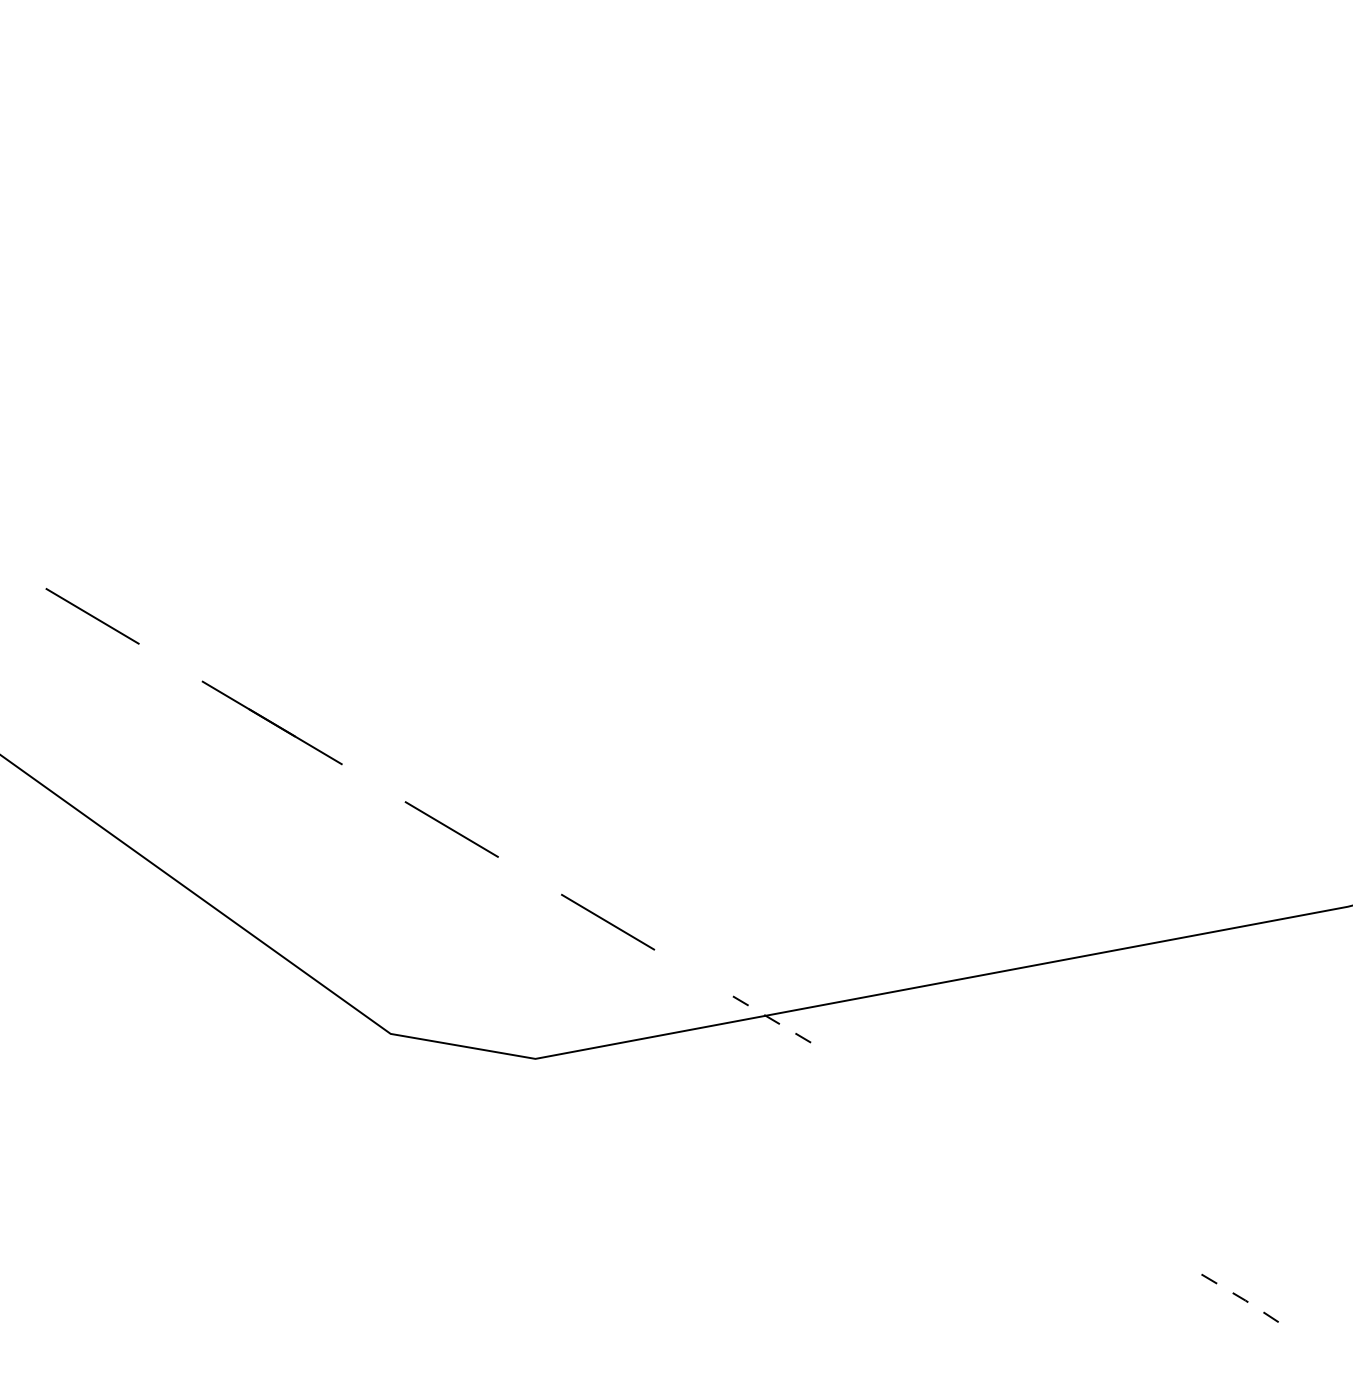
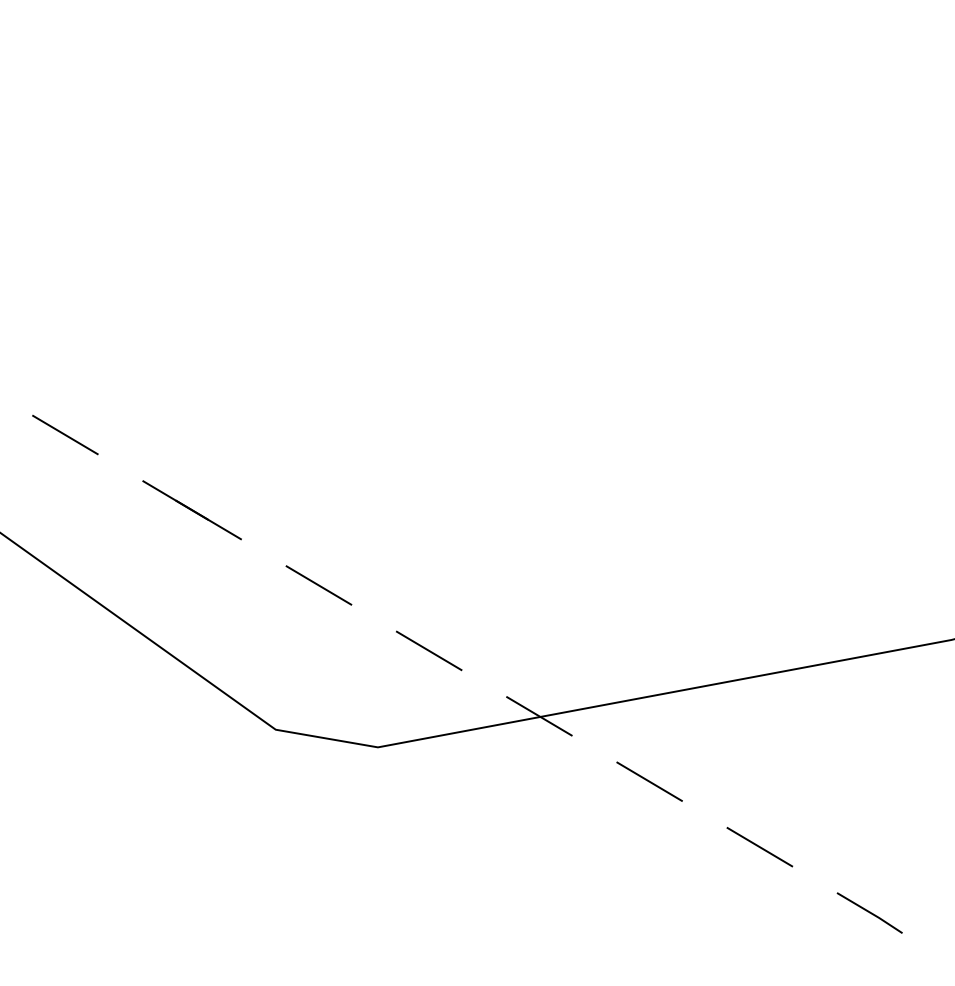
line: (763, 1014) -> (538, 716), dashed -> solid
line: (920, 1107) -> (649, 781), added
line: (1076, 1199) -> (759, 846), added
line: (1232, 1293) -> (869, 912), dashed -> solid

